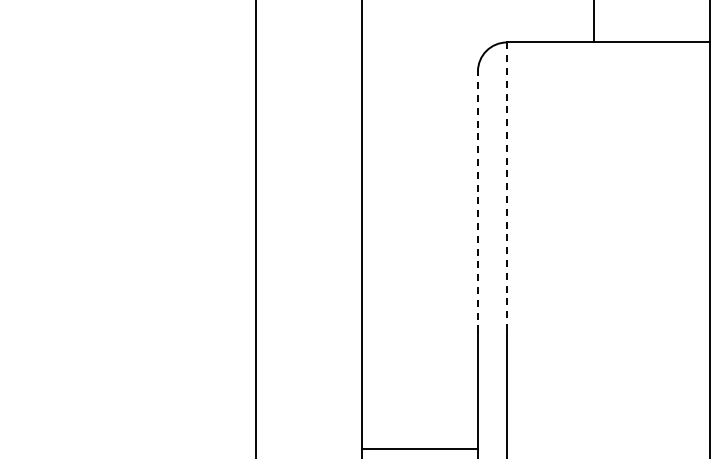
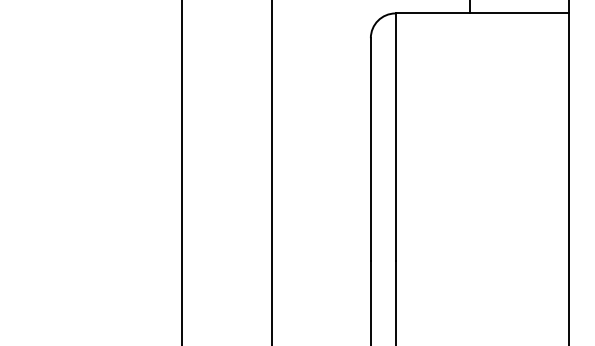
line: (506, 187) -> (395, 137), dashed -> solid
line: (477, 201) -> (370, 149), dashed -> solid

